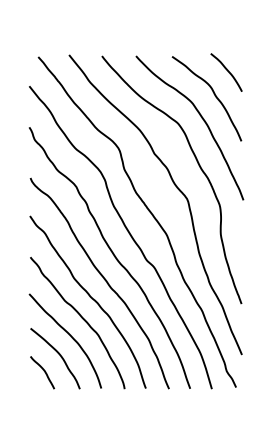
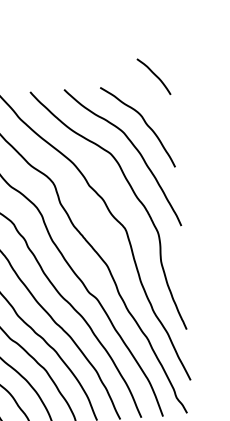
curve: (227, 71) -> (154, 75), moved

